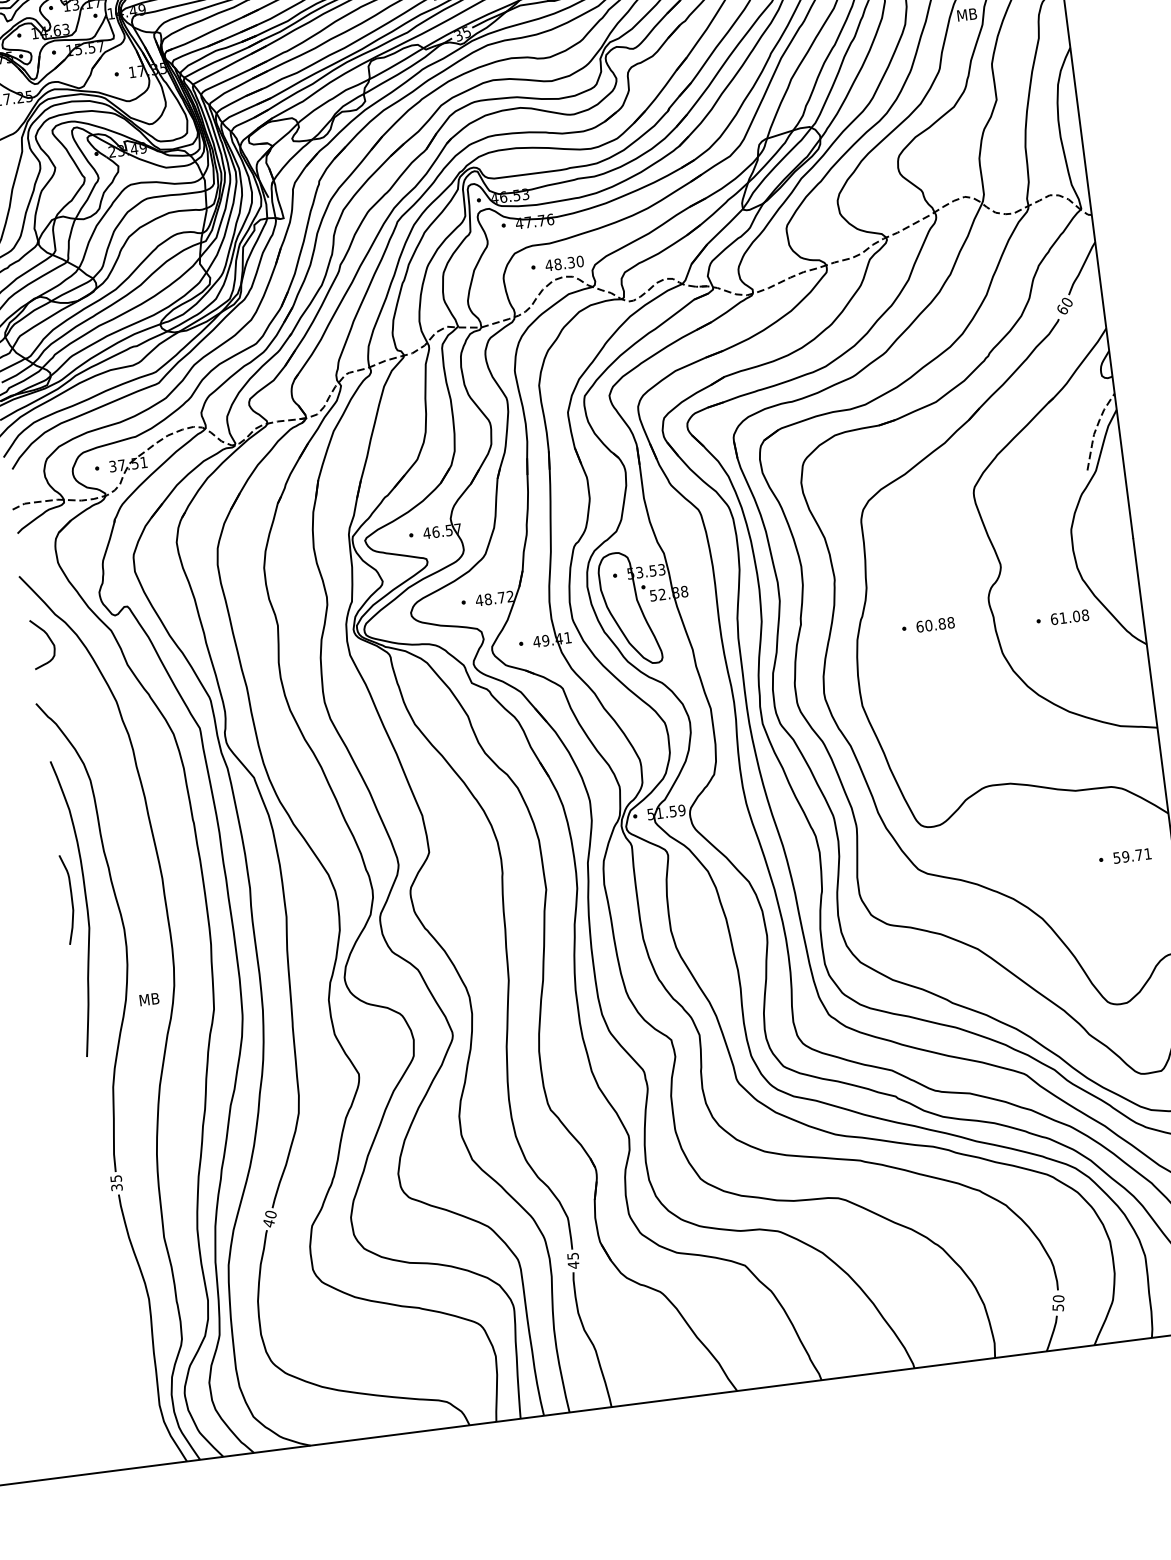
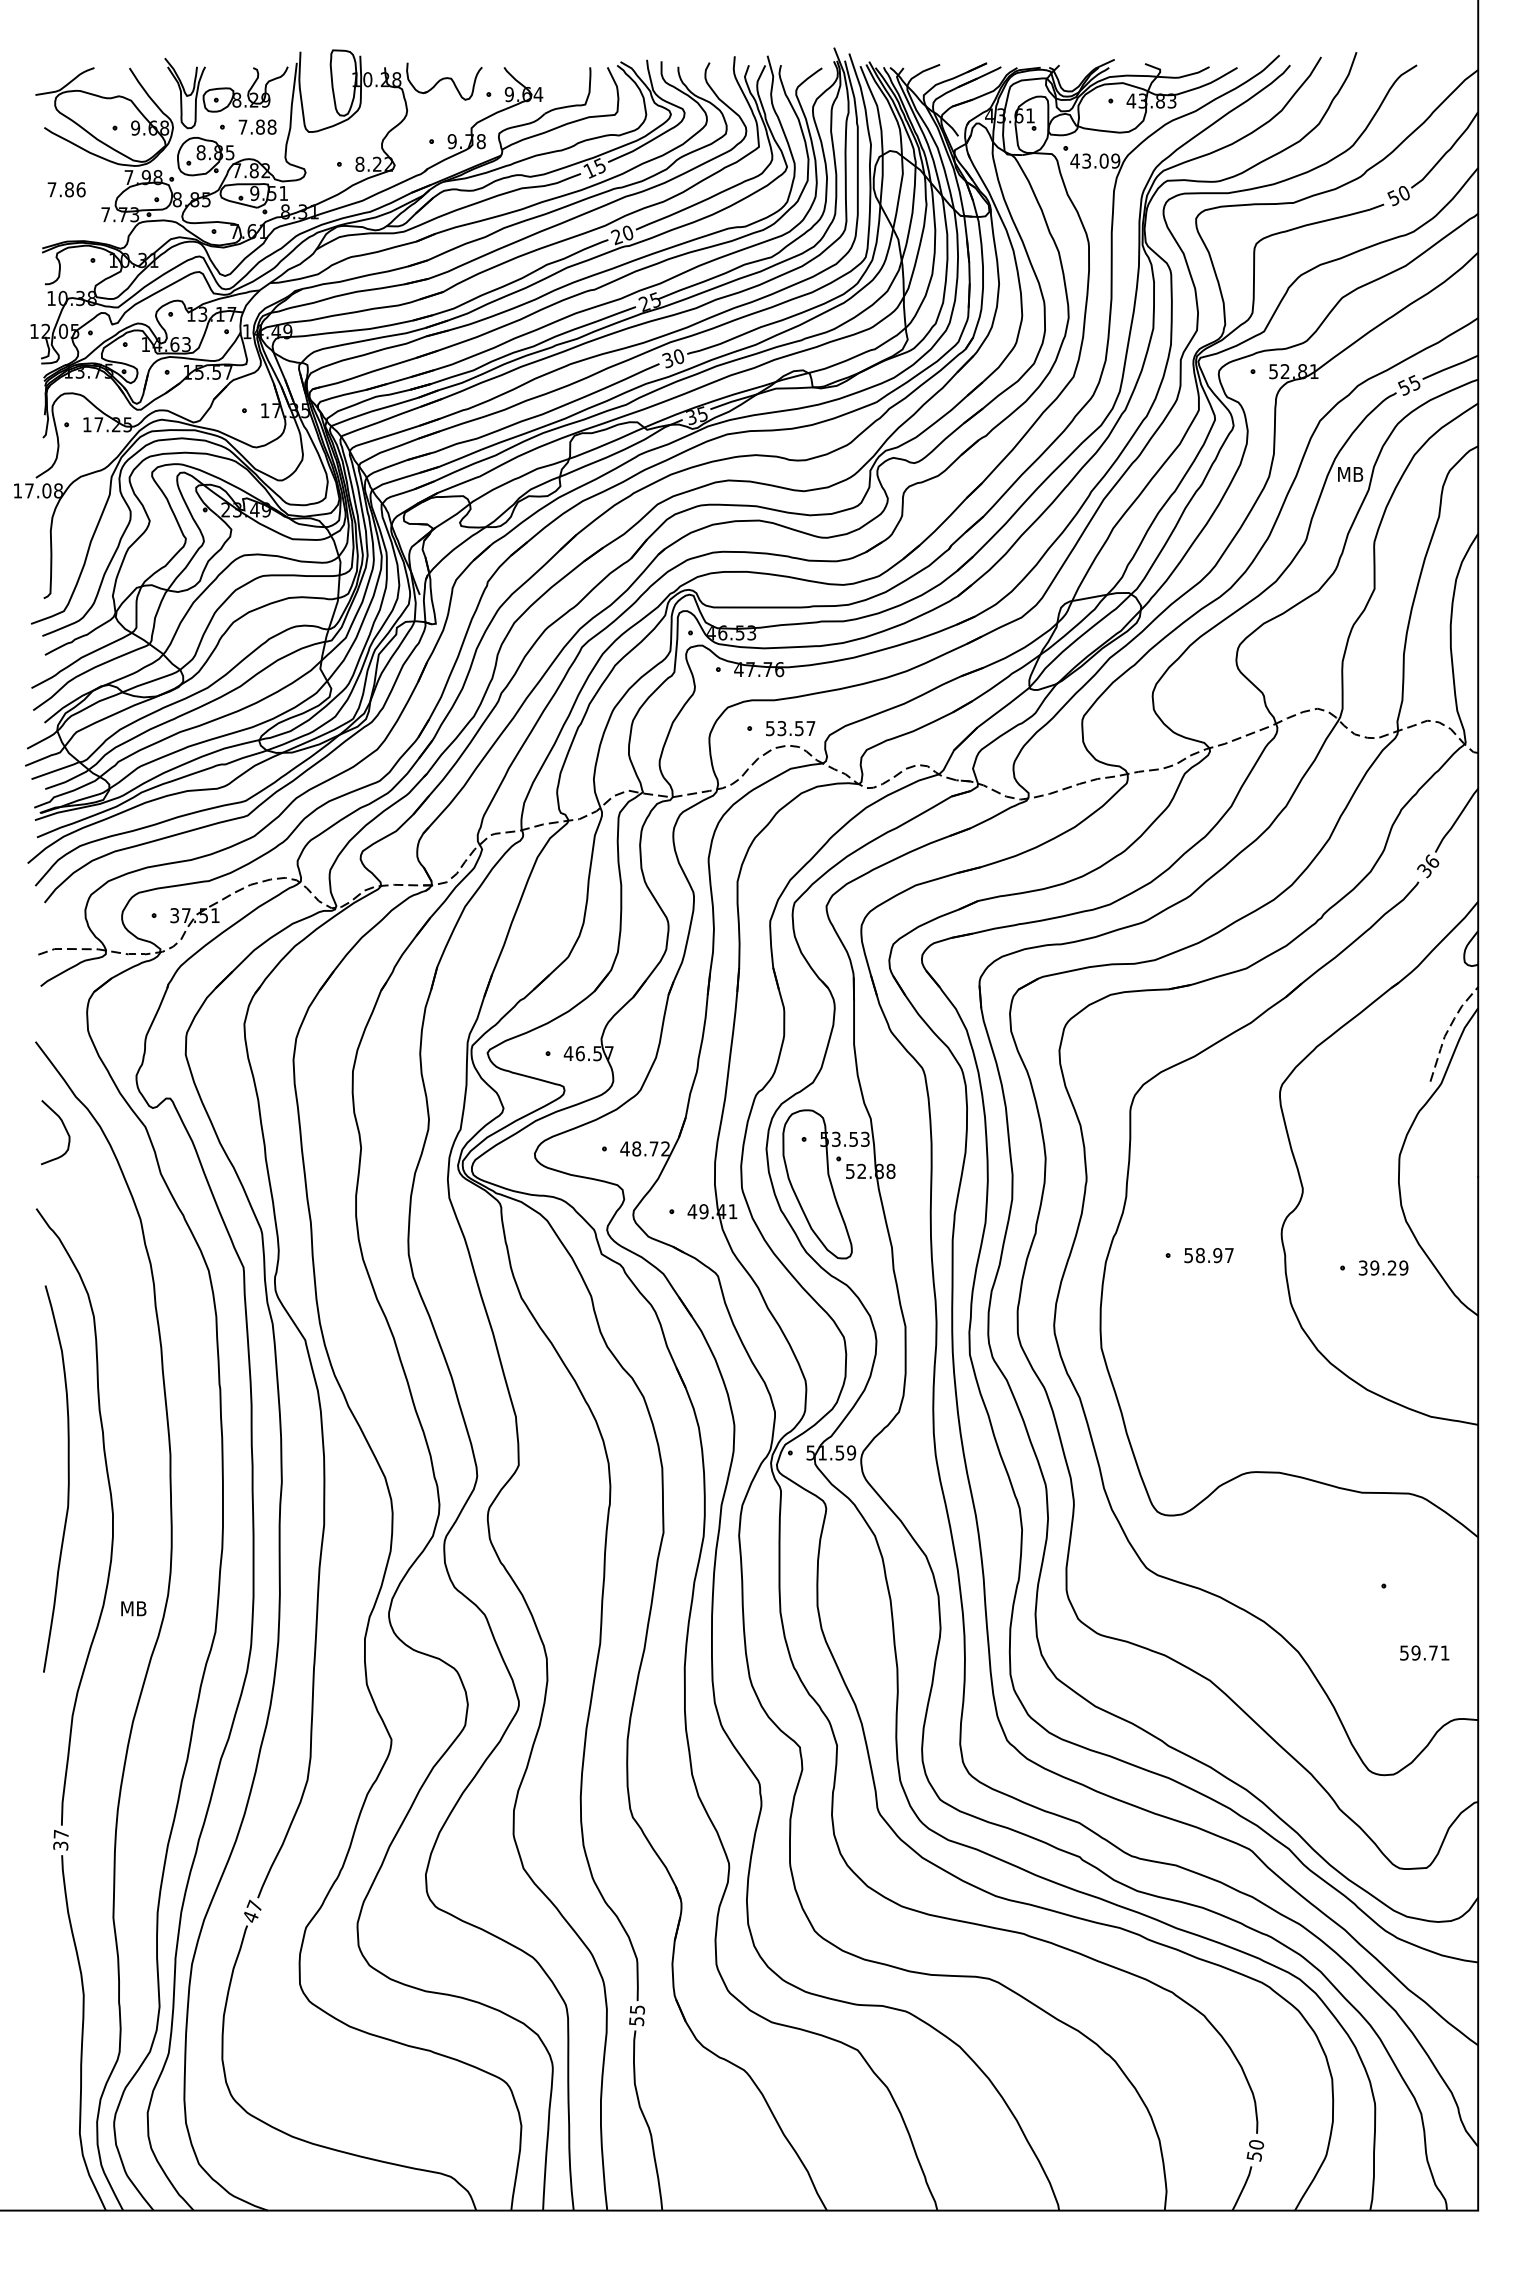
text: (564, 263) -> (790, 728), 48.30 -> 53.57
text: (1064, 306) -> (1428, 866), 60 -> 36
text: (1069, 616) -> (1383, 1267), 61.08 -> 39.29
text: (935, 624) -> (1208, 1255), 60.88 -> 58.97
text: (1132, 855) -> (1424, 1652), moved
curve: (71, 899) -> (49, 1466), removed
text: (115, 1178) -> (60, 1833), 35 -> 37
text: (270, 1214) -> (254, 1905), 40 -> 47
text: (573, 1265) -> (636, 2021), 45 -> 55

